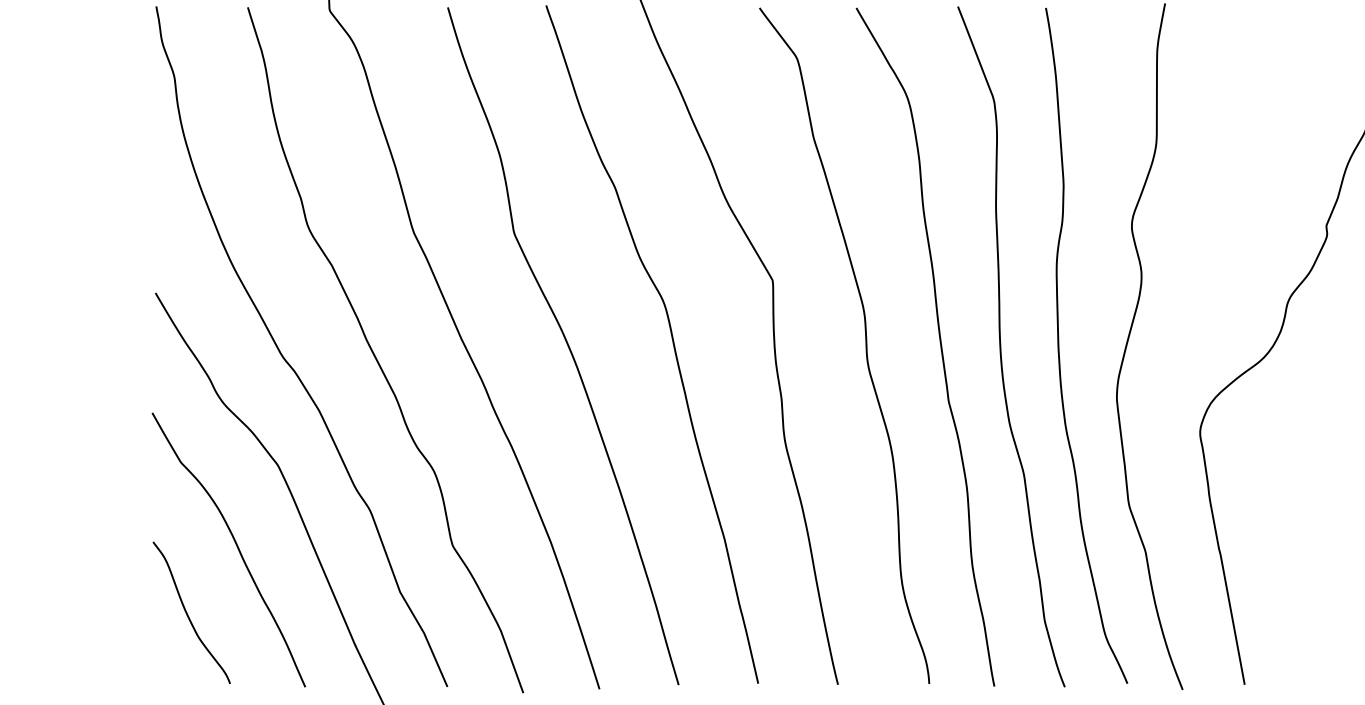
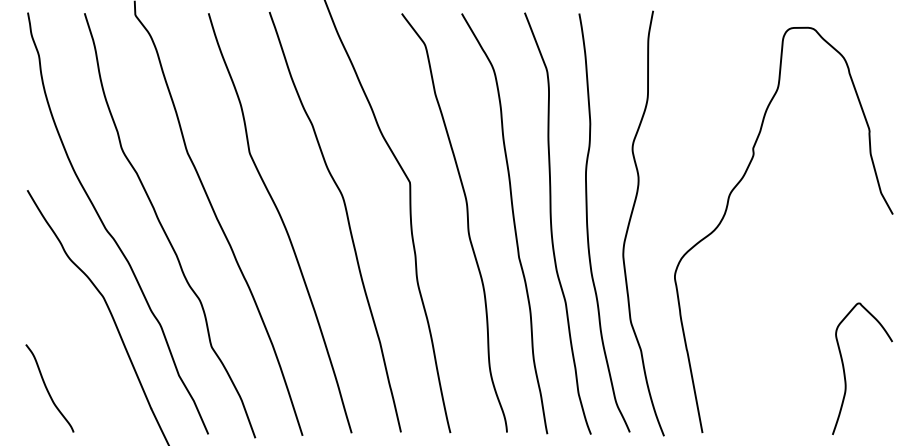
curve: (234, 545) -> (76, 346), removed

